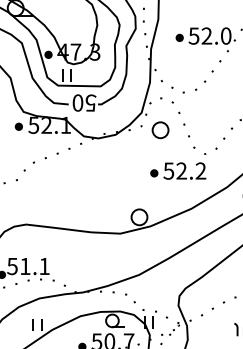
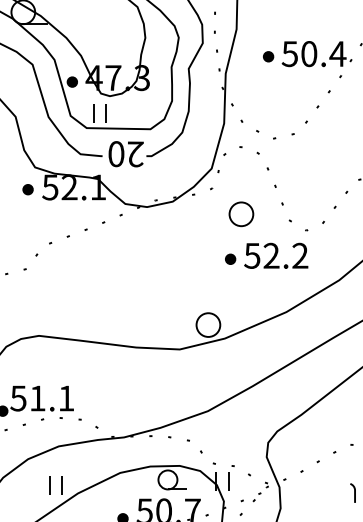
text: (216, 35) -> (323, 53), 52.0 -> 50.4
text: (90, 102) -> (135, 153), 50 -> 20
part: (160, 130) -> (241, 214), moved

